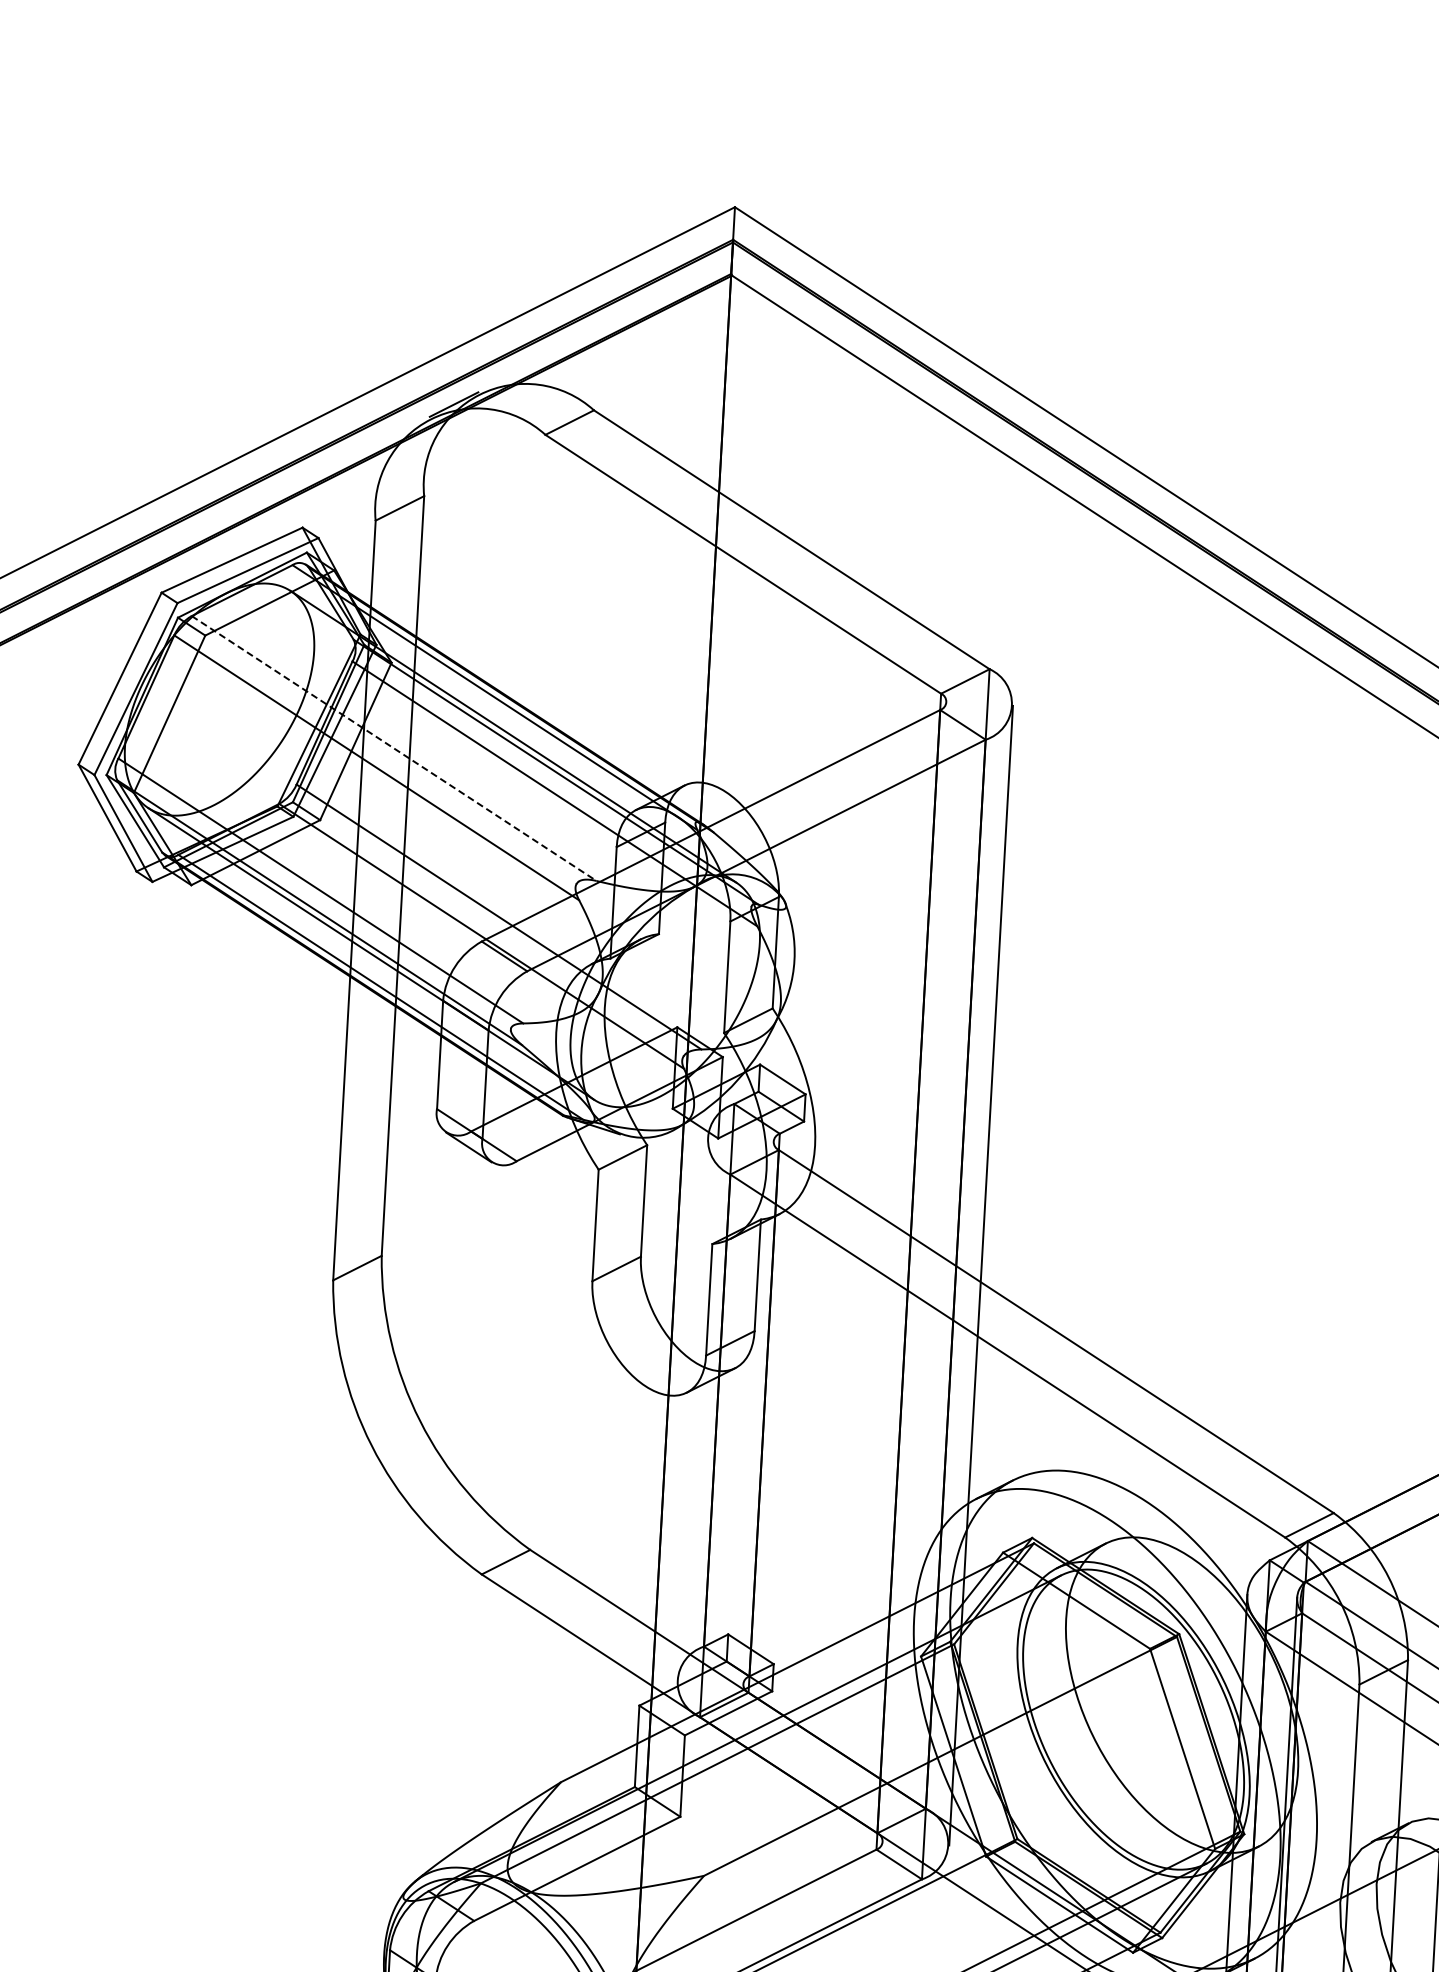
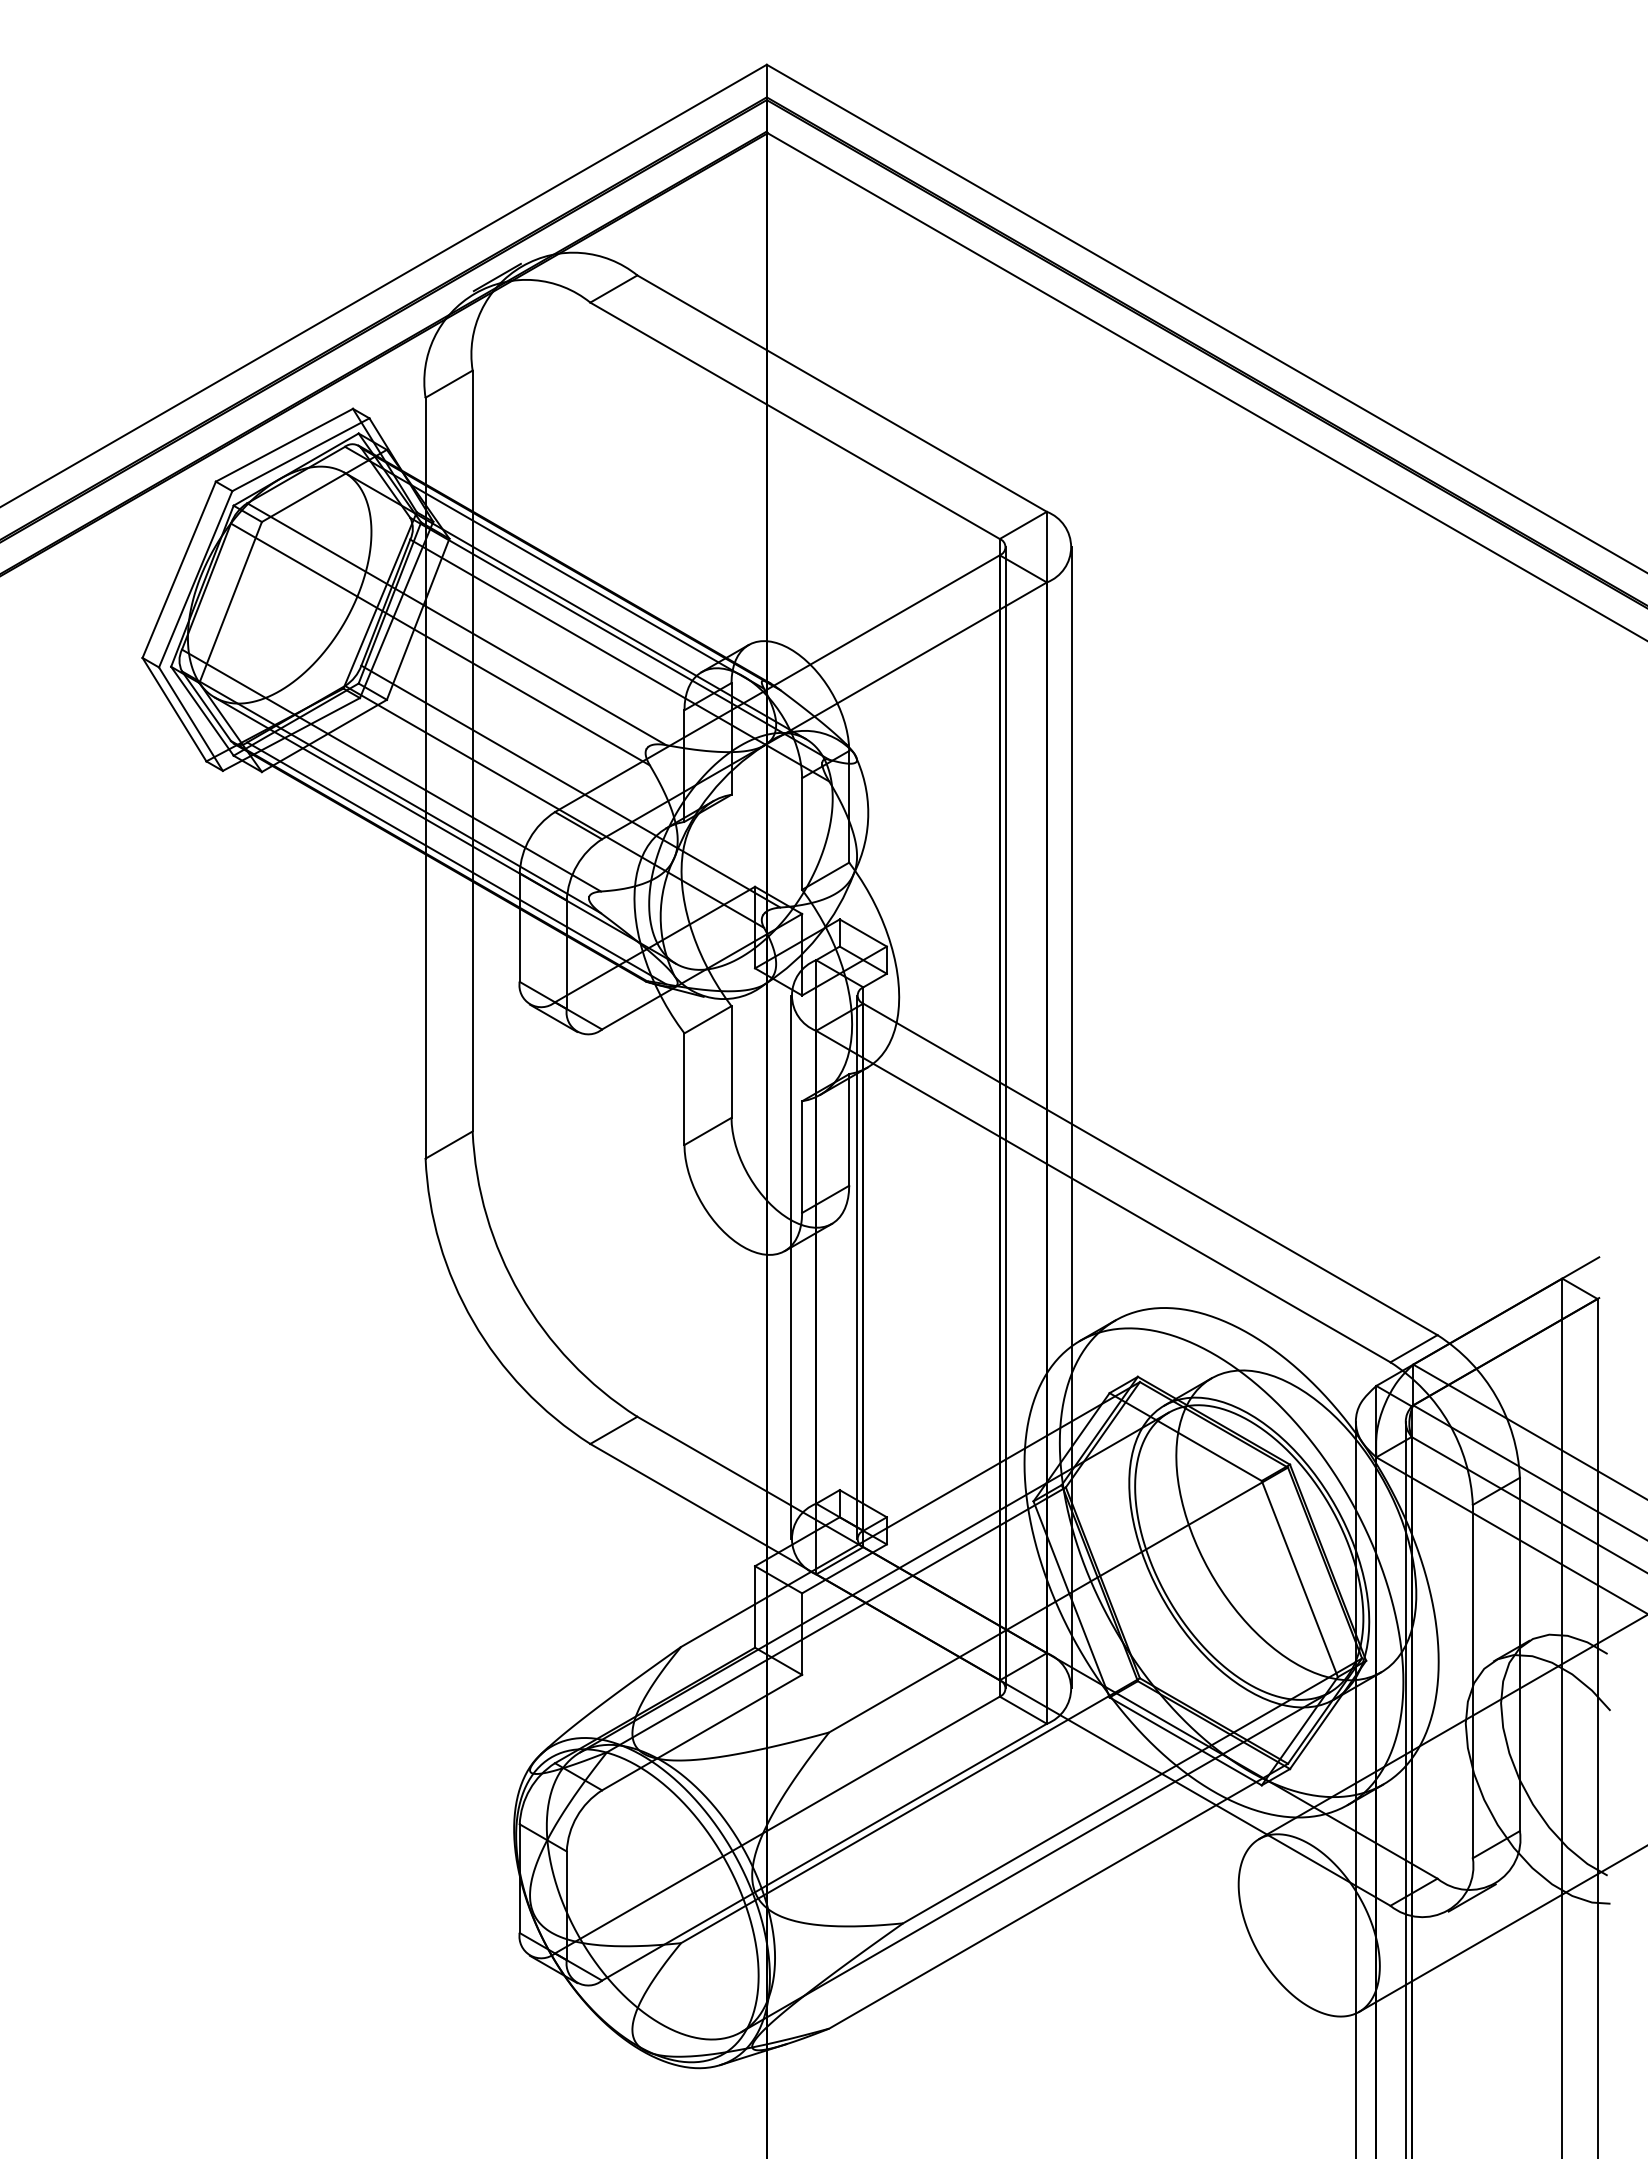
line: (393, 748) -> (456, 624), dashed -> solid
line: (914, 1271) -> (1005, 1117), added
line: (691, 1409) -> (790, 1267), added
line: (758, 1413) -> (857, 1267), added

